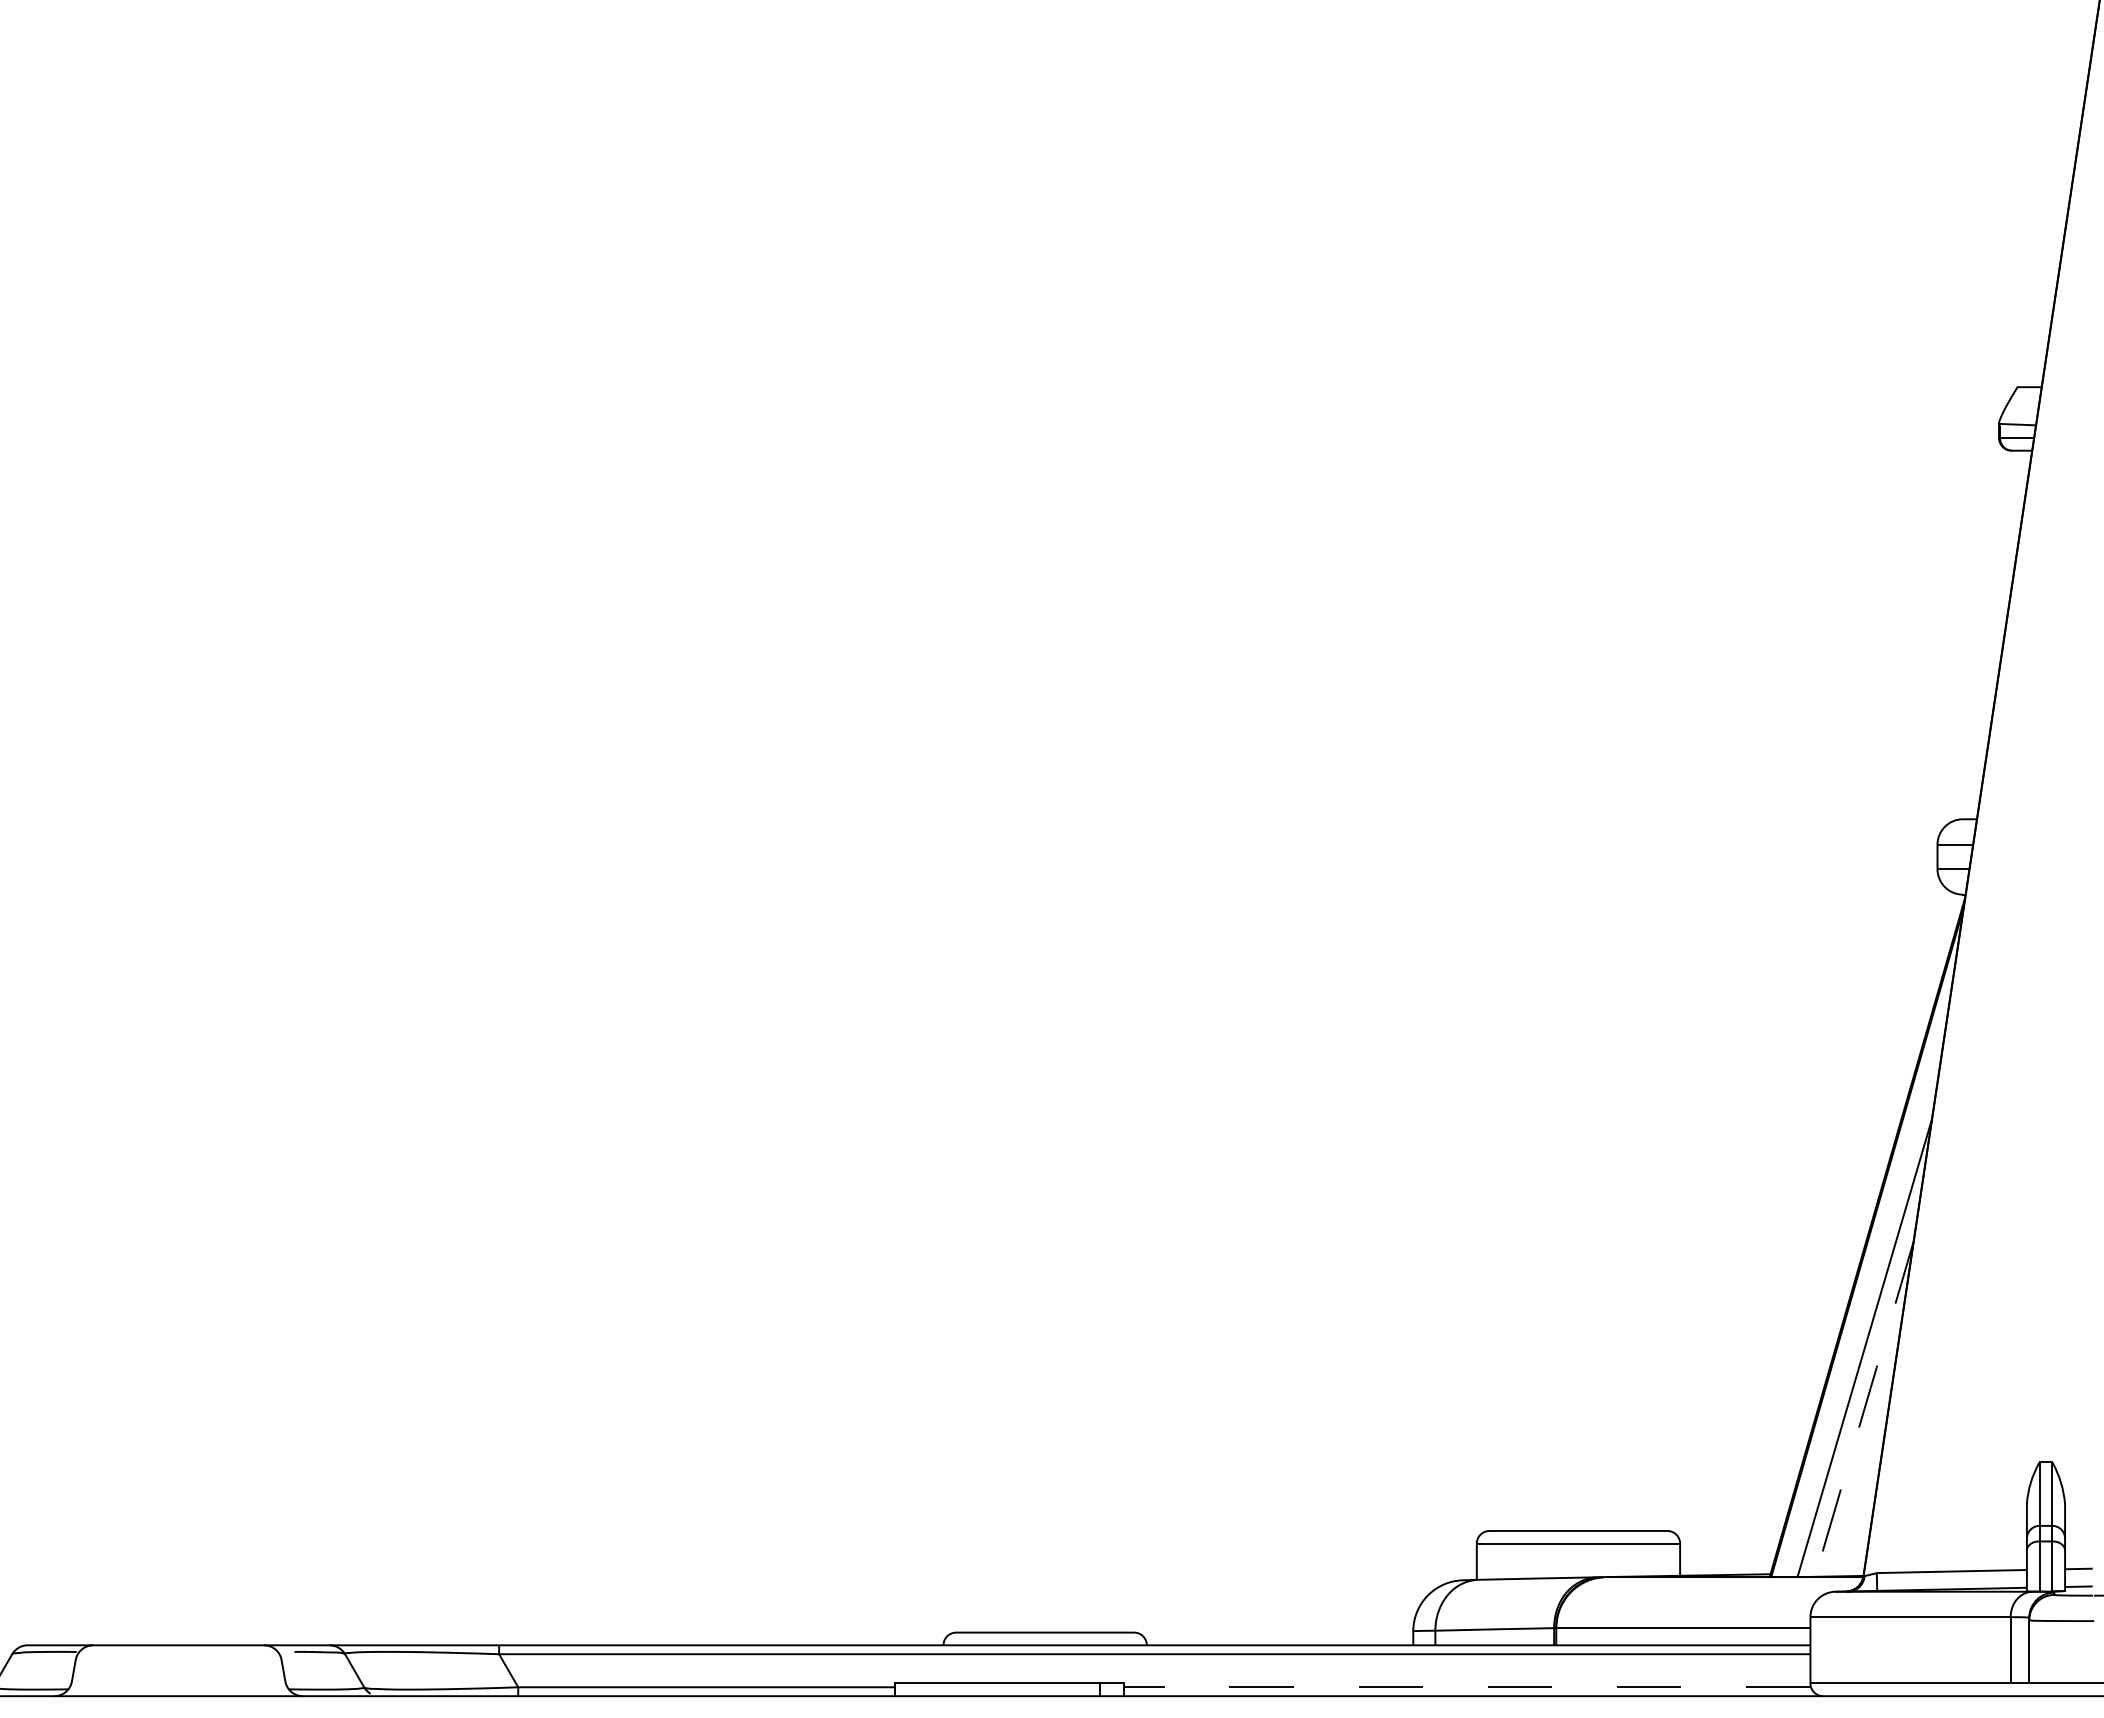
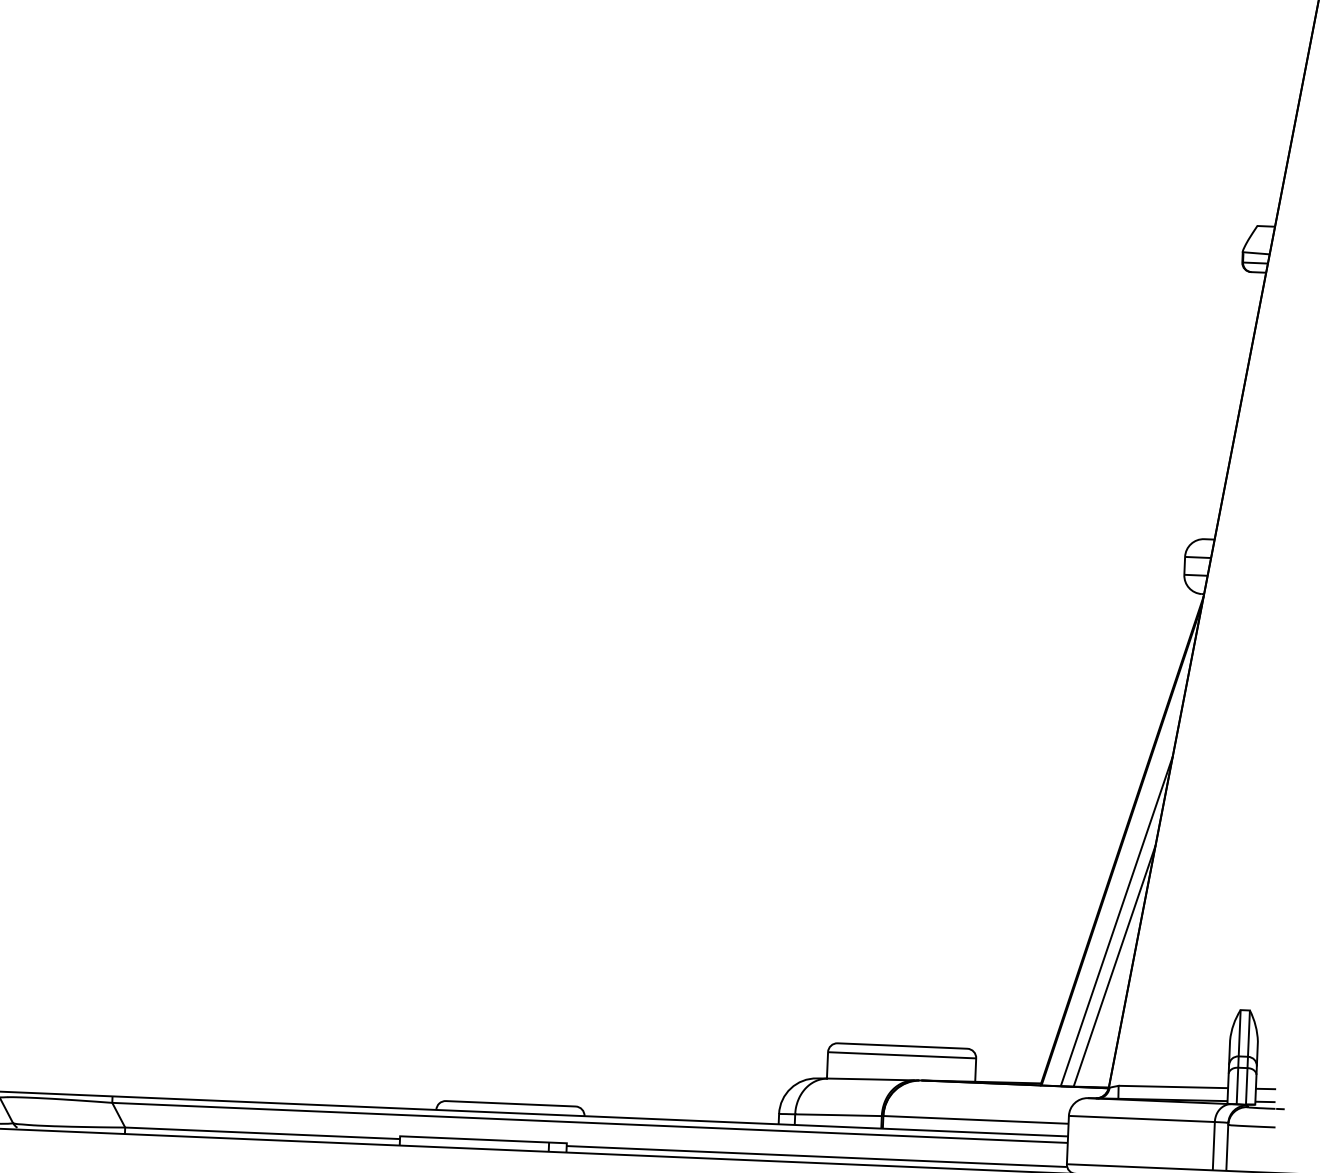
arc: (1864, 1409) -> (1114, 966), dashed -> solid
line: (1466, 1687) -> (816, 1156), dashed -> solid

